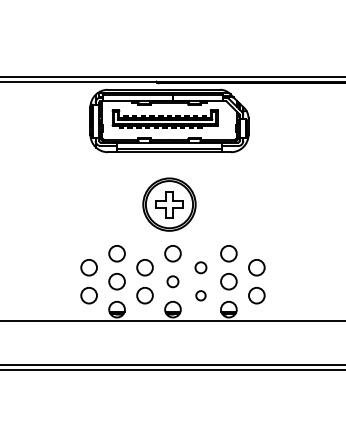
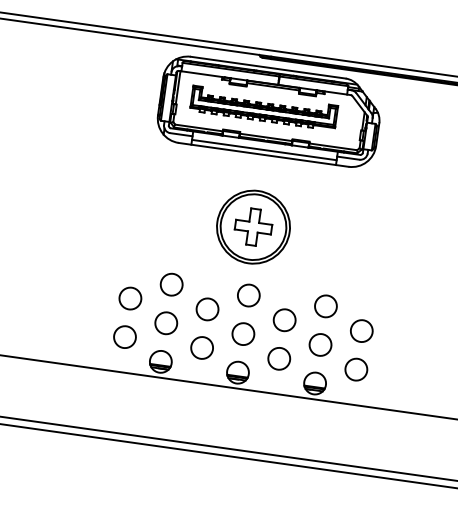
circle: (200, 267) -> (284, 319), size x1.43
circle: (172, 281) -> (242, 333), size x1.43
circle: (200, 295) -> (278, 358), size x1.67

